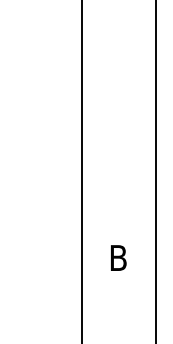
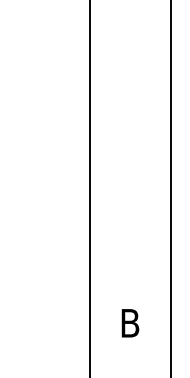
text: (118, 257) -> (130, 322), moved

